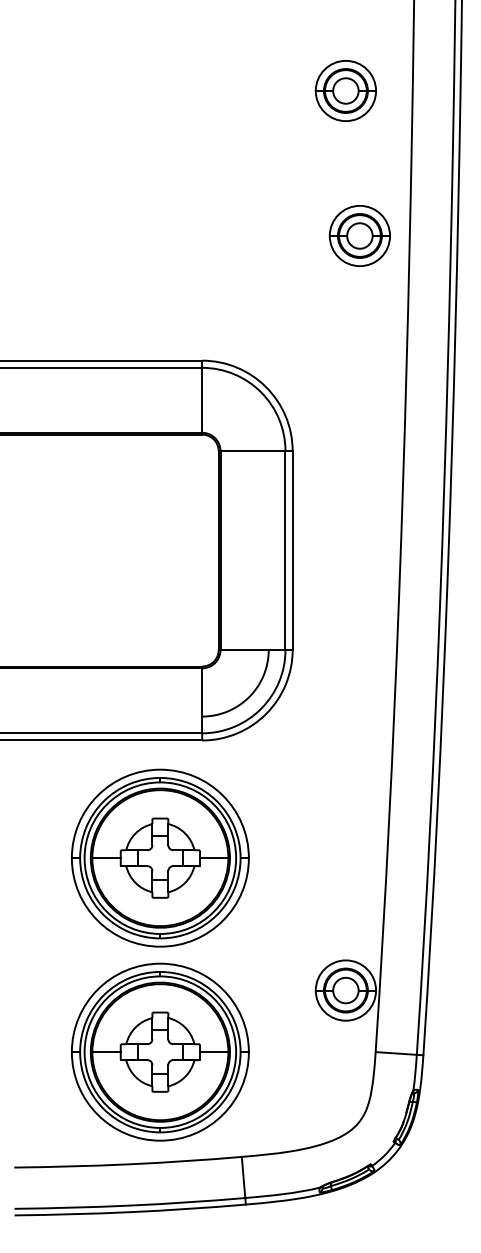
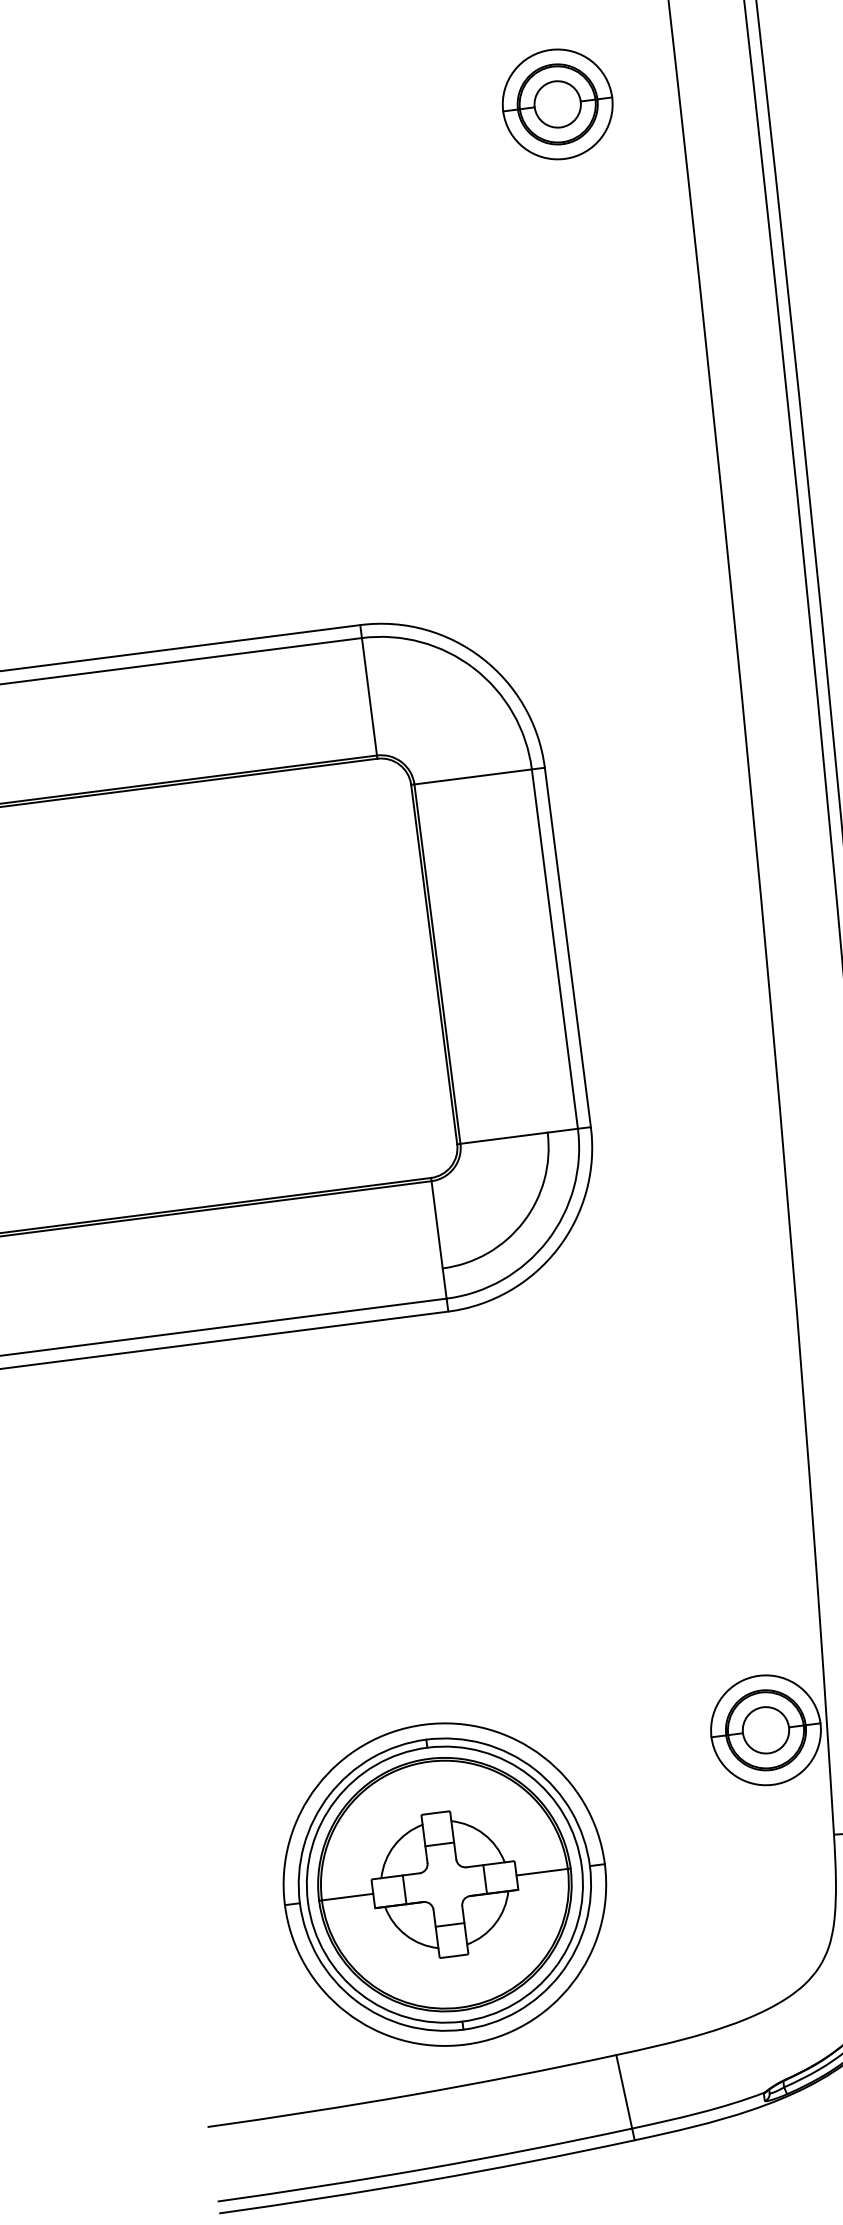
part: (359, 235) -> (615, 362), removed
part: (160, 857) -> (400, 1532), removed

